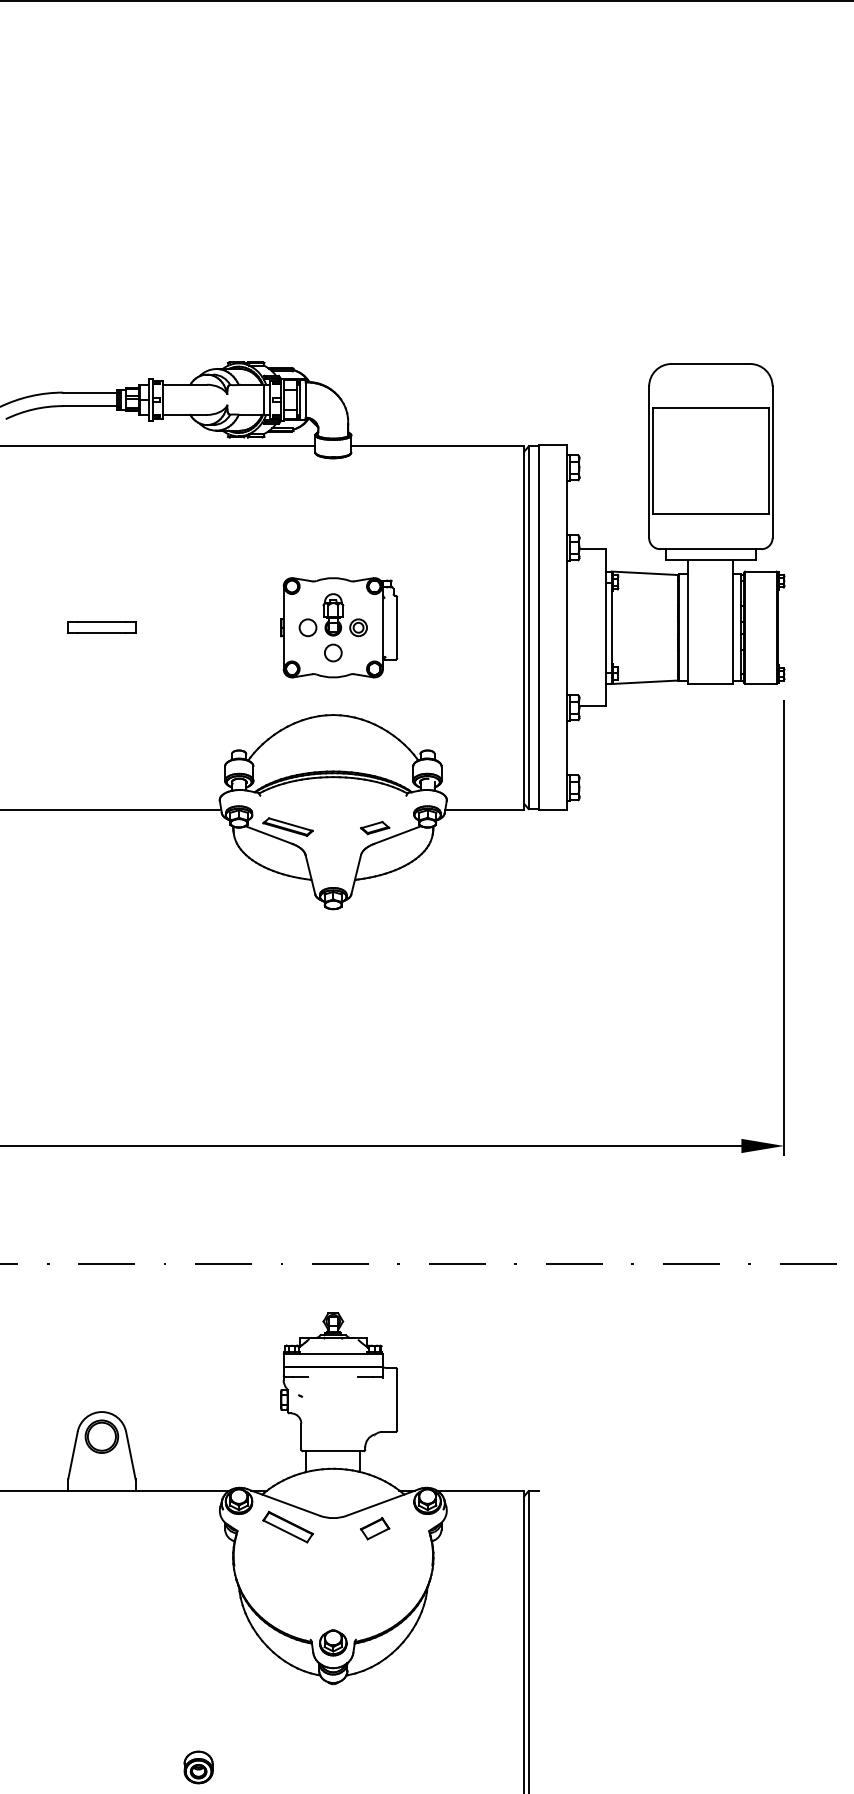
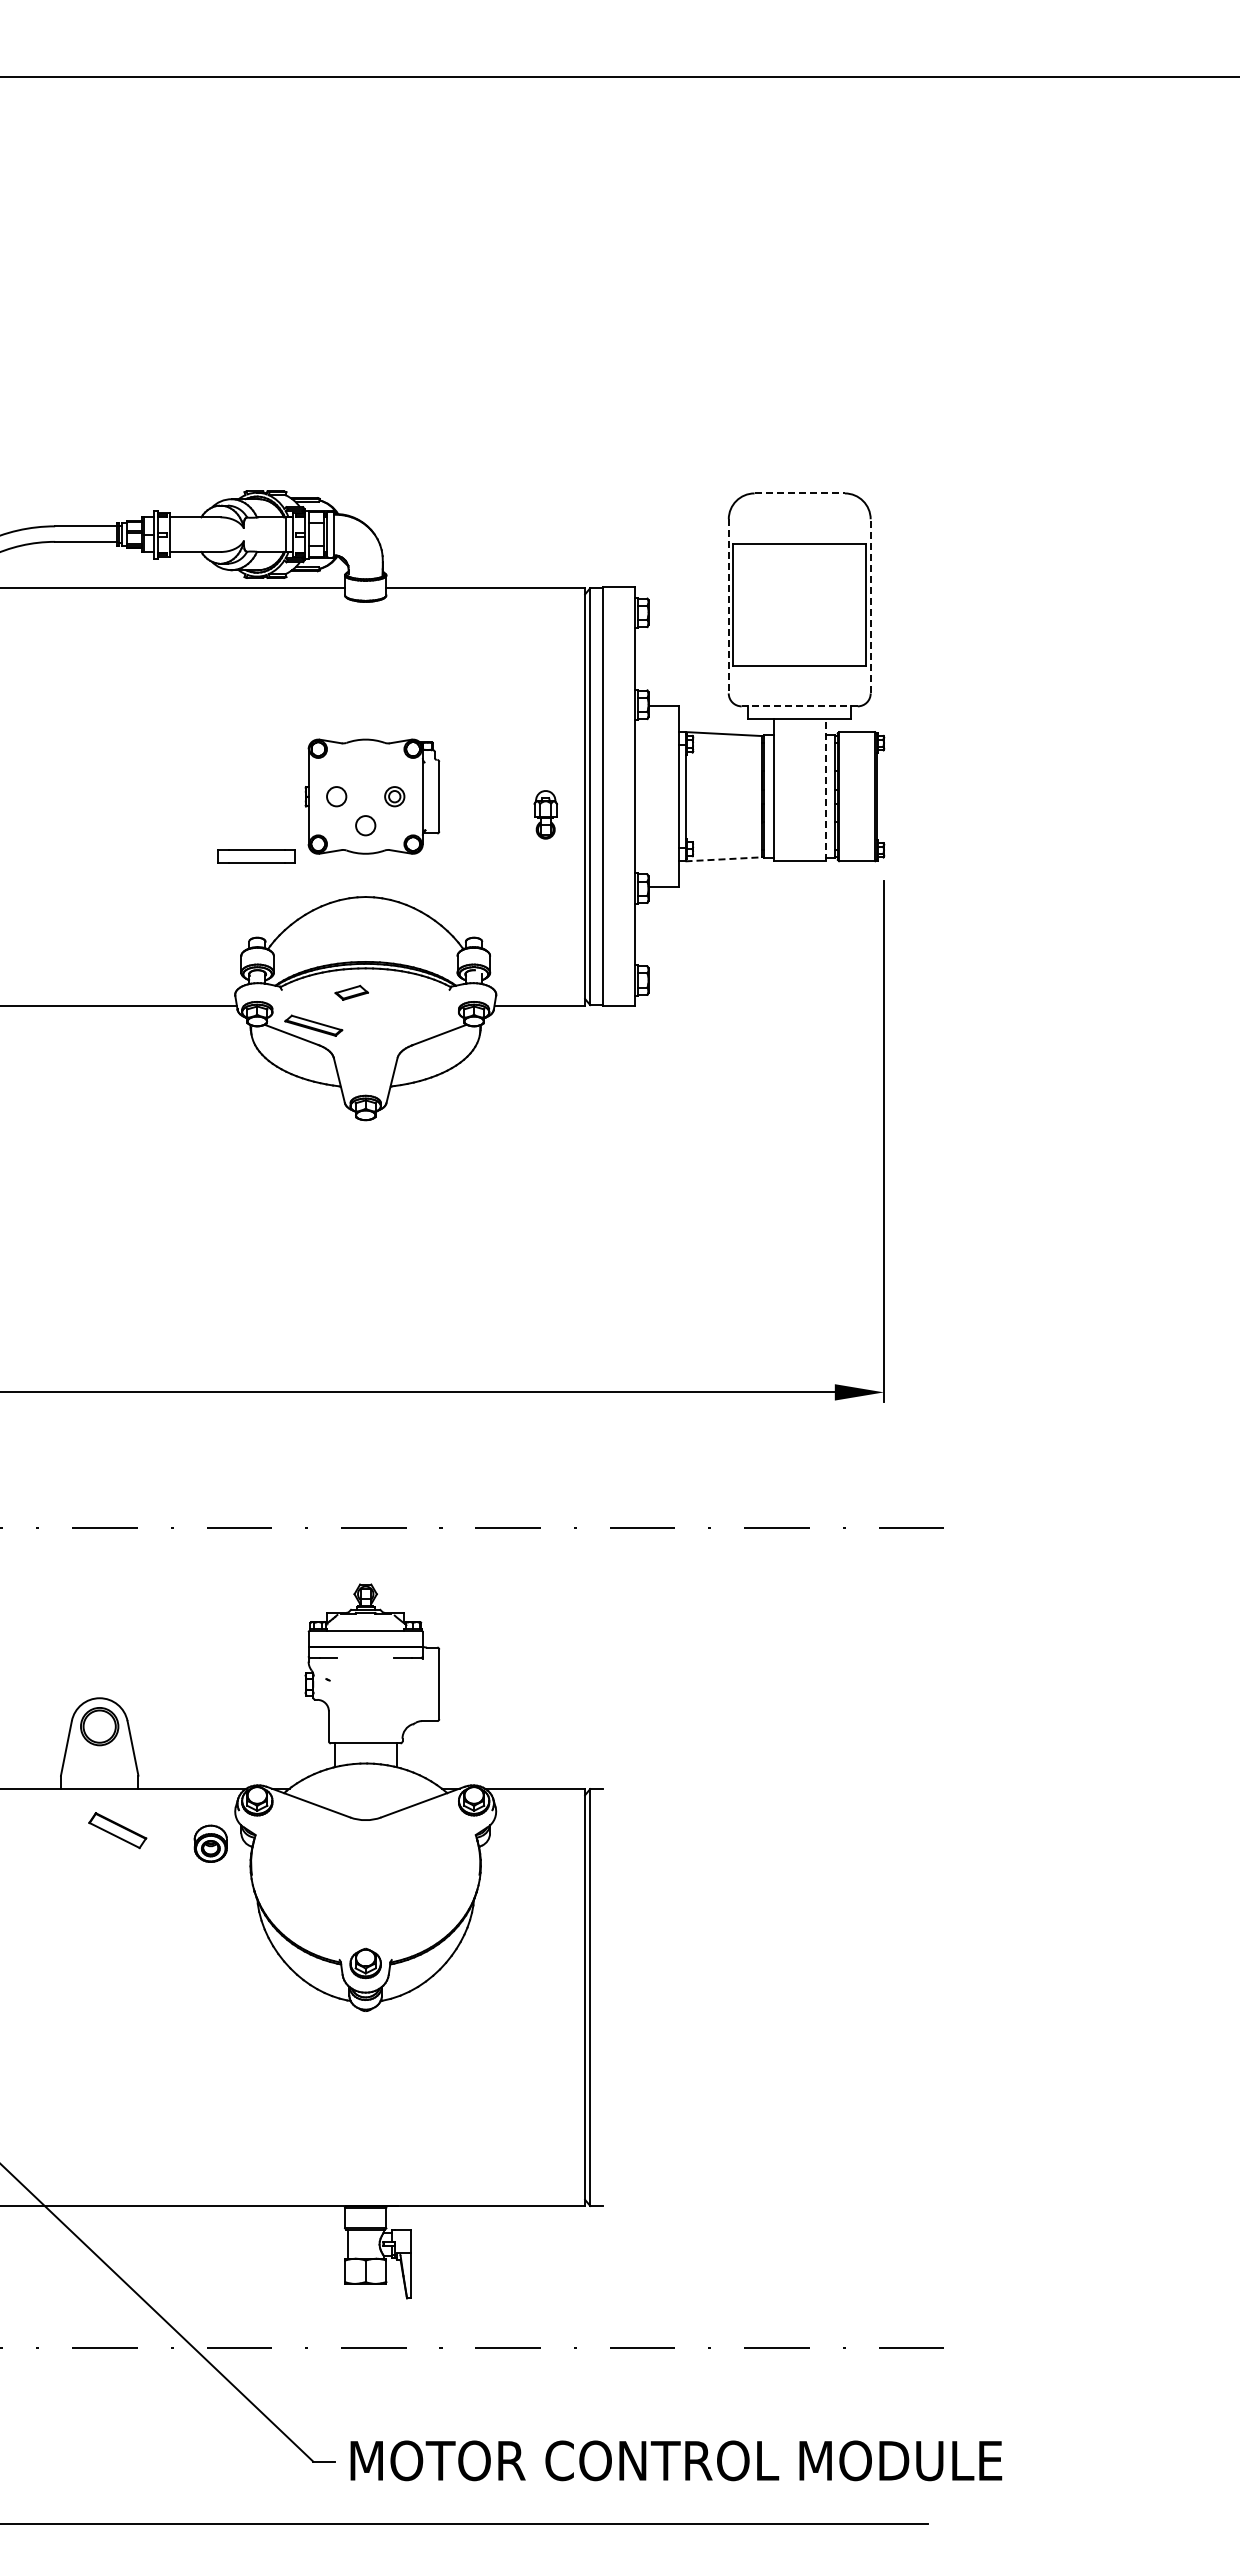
line: (711, 364) -> (800, 493), solid -> dashed
line: (772, 461) -> (870, 605), solid -> dashed
line: (648, 462) -> (728, 606), solid -> dashed
line: (710, 549) -> (799, 706), solid -> dashed
part: (333, 614) -> (545, 814), moved
line: (733, 622) -> (825, 790), solid -> dashed
part: (101, 627) -> (256, 856), moved
line: (645, 682) -> (724, 859), solid -> dashed
part: (374, 827) -> (351, 992), moved
part: (287, 1527) -> (117, 1830), moved
part: (374, 1528) -> (413, 1832), removed
part: (198, 1767) -> (210, 1843), moved

